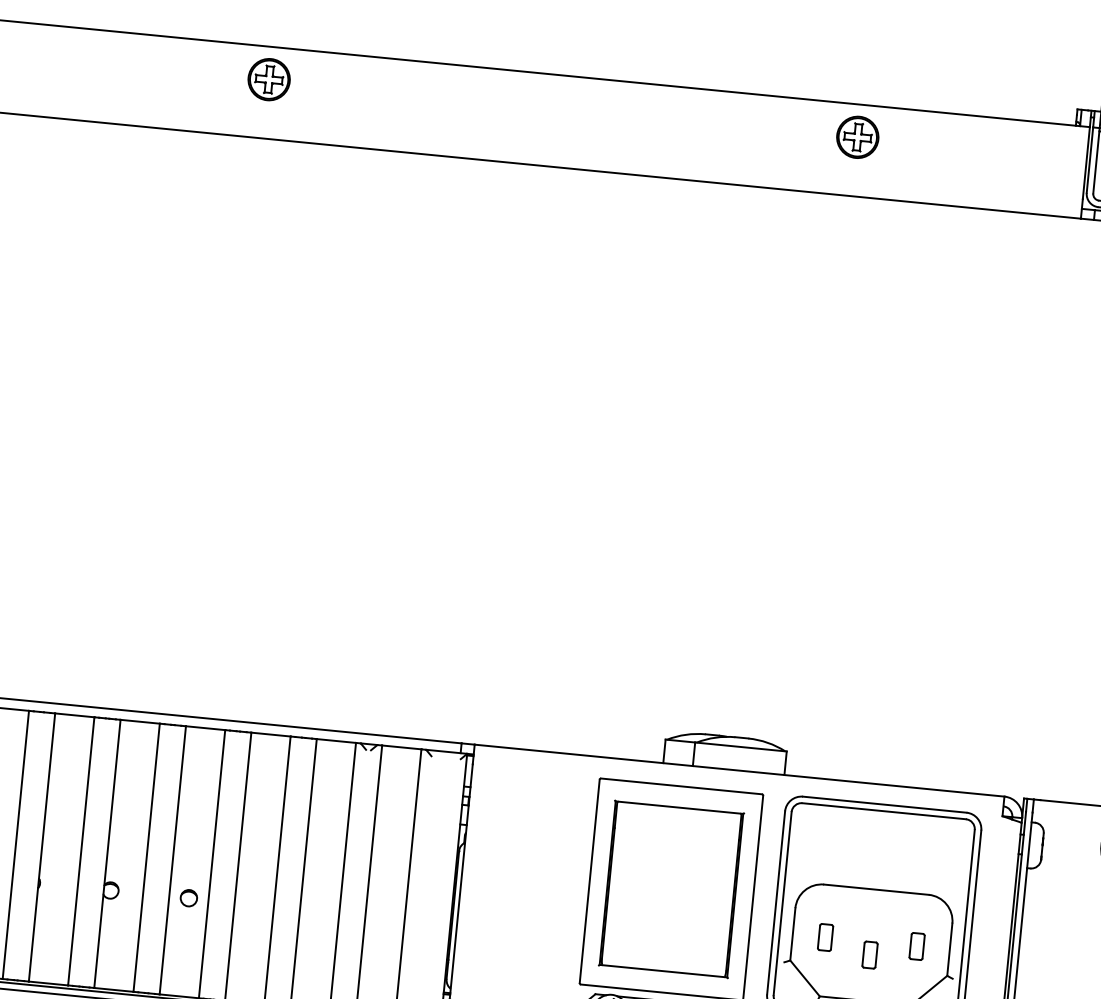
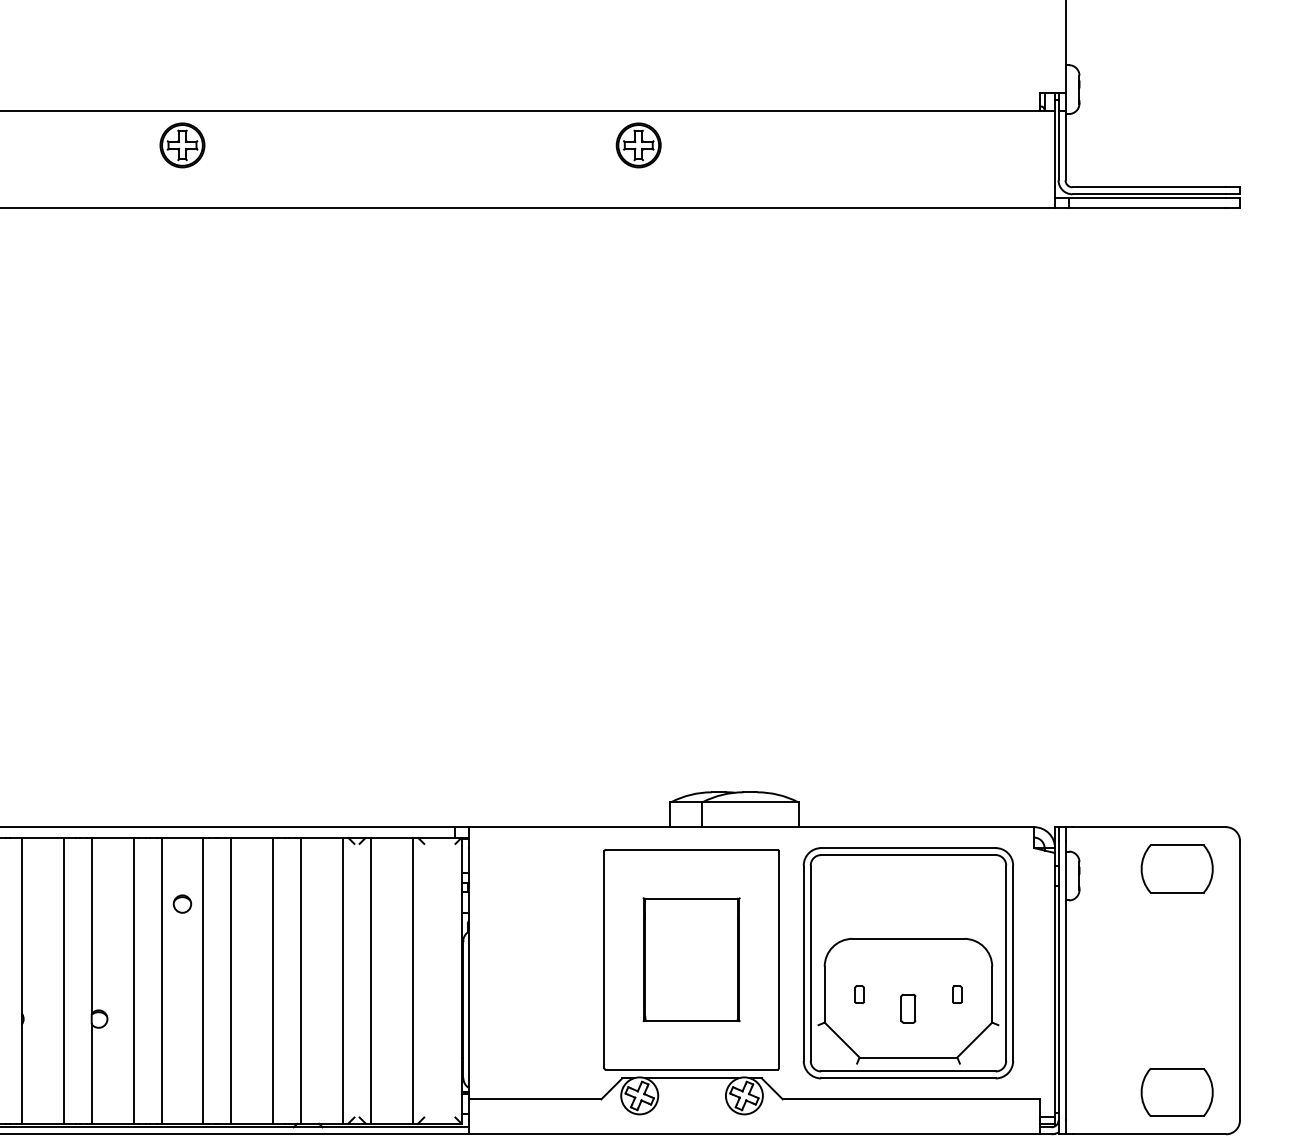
part: (857, 137) -> (638, 145), moved
part: (671, 889) -> (691, 959), size x0.7
part: (188, 897) -> (182, 903), moved
part: (825, 937) -> (859, 994), size x0.6
part: (917, 946) -> (957, 994), size x0.6

